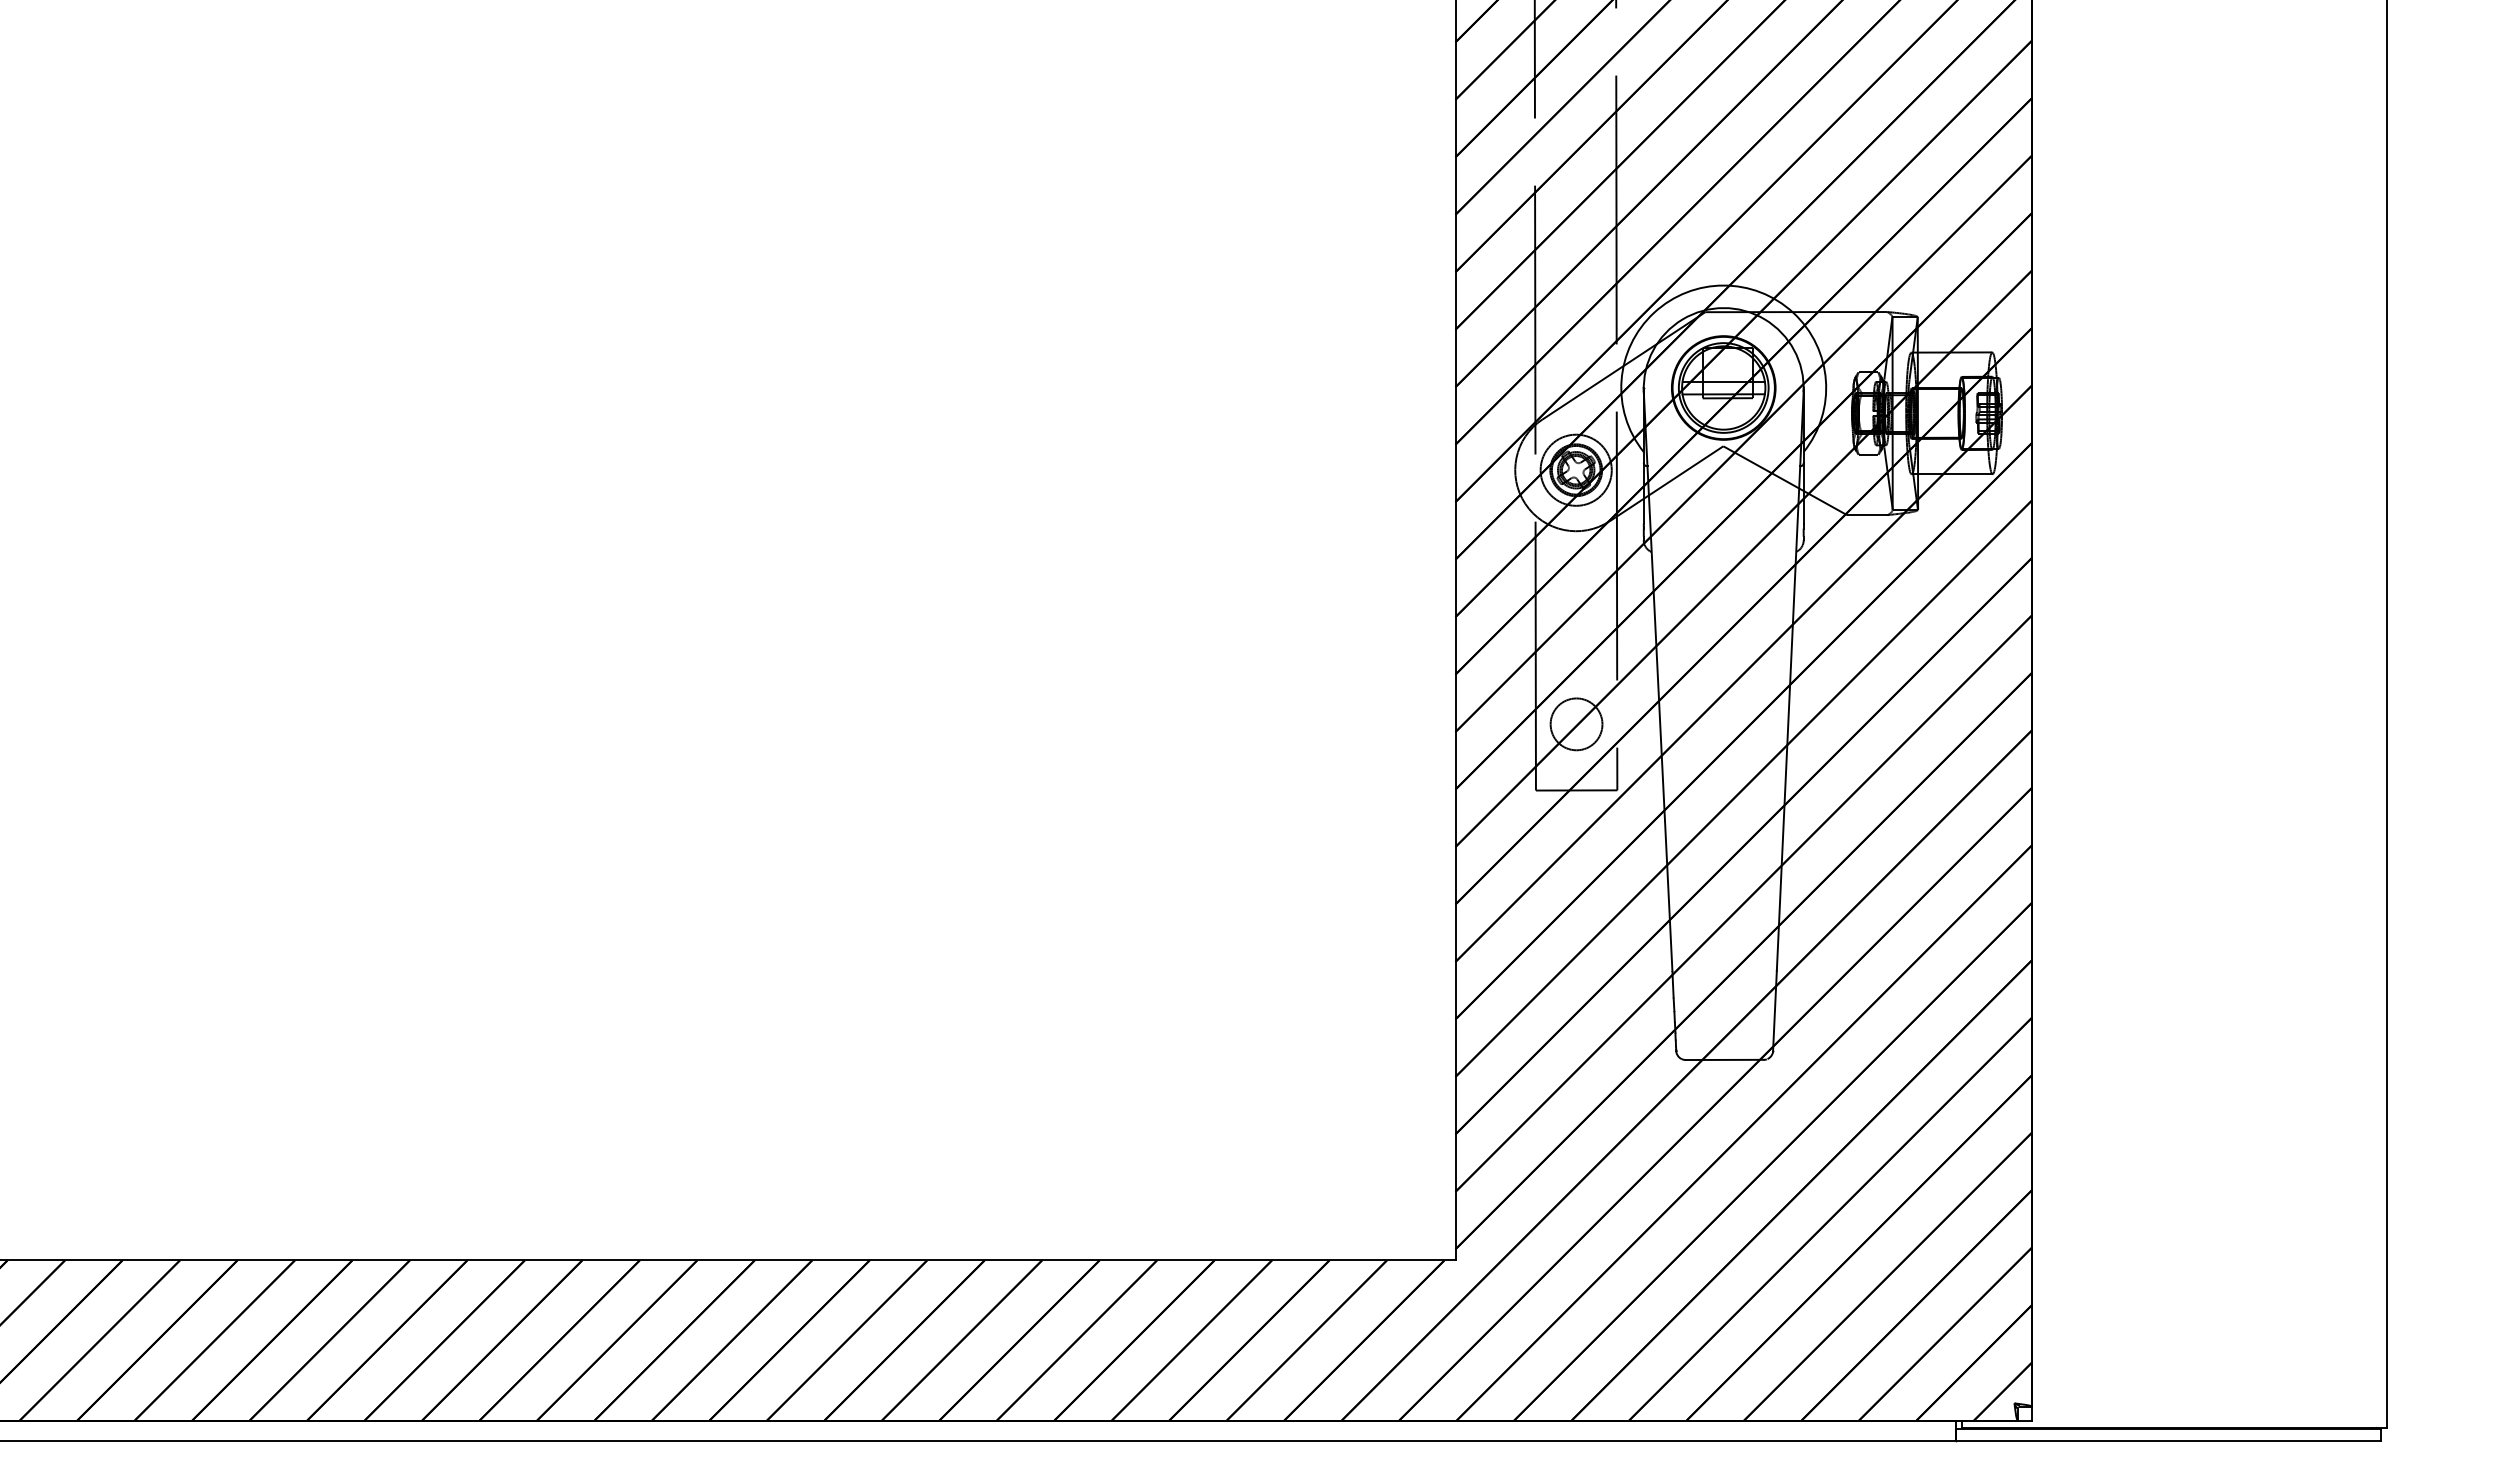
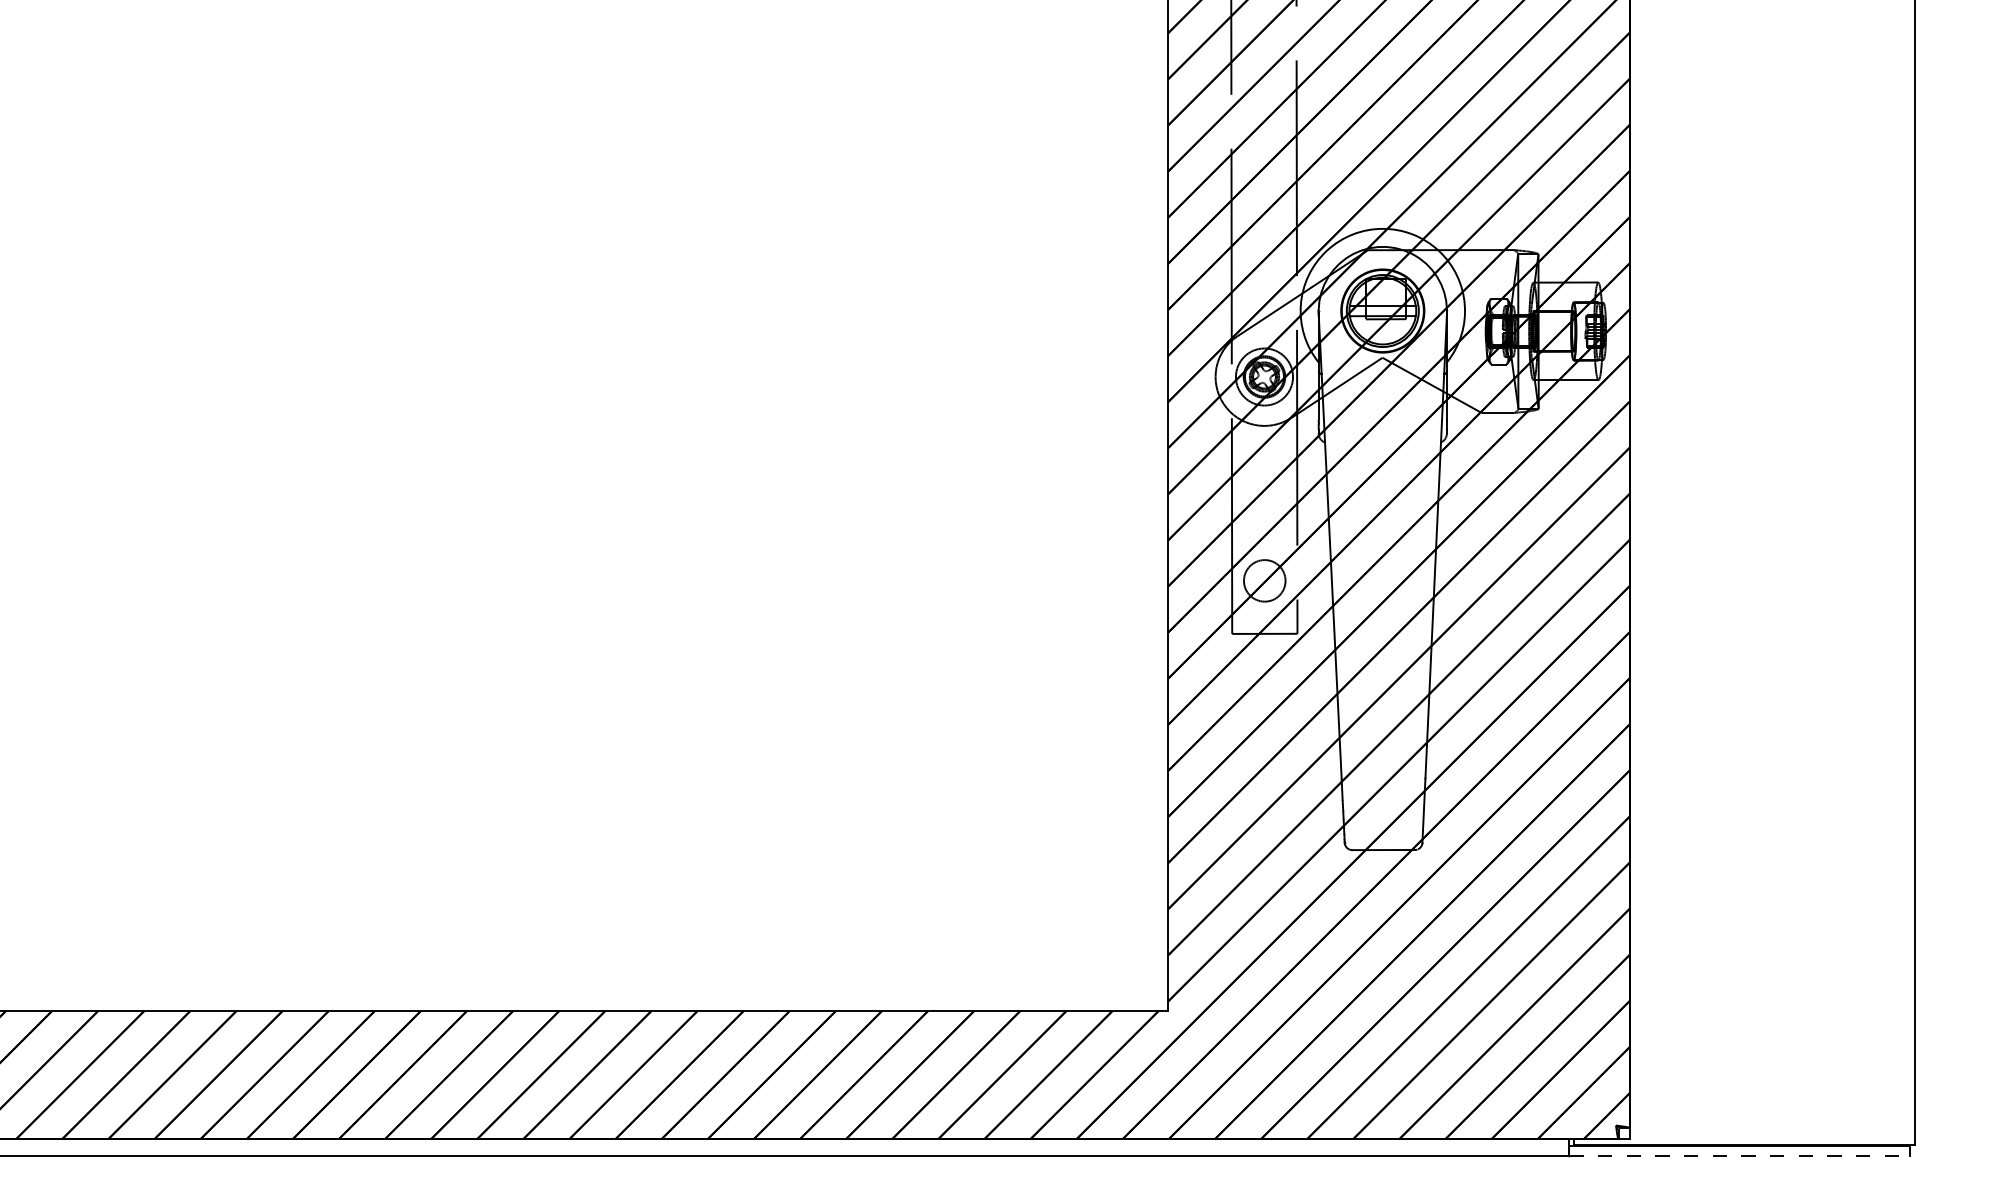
line: (2168, 1440) -> (1739, 1155), solid -> dashed

